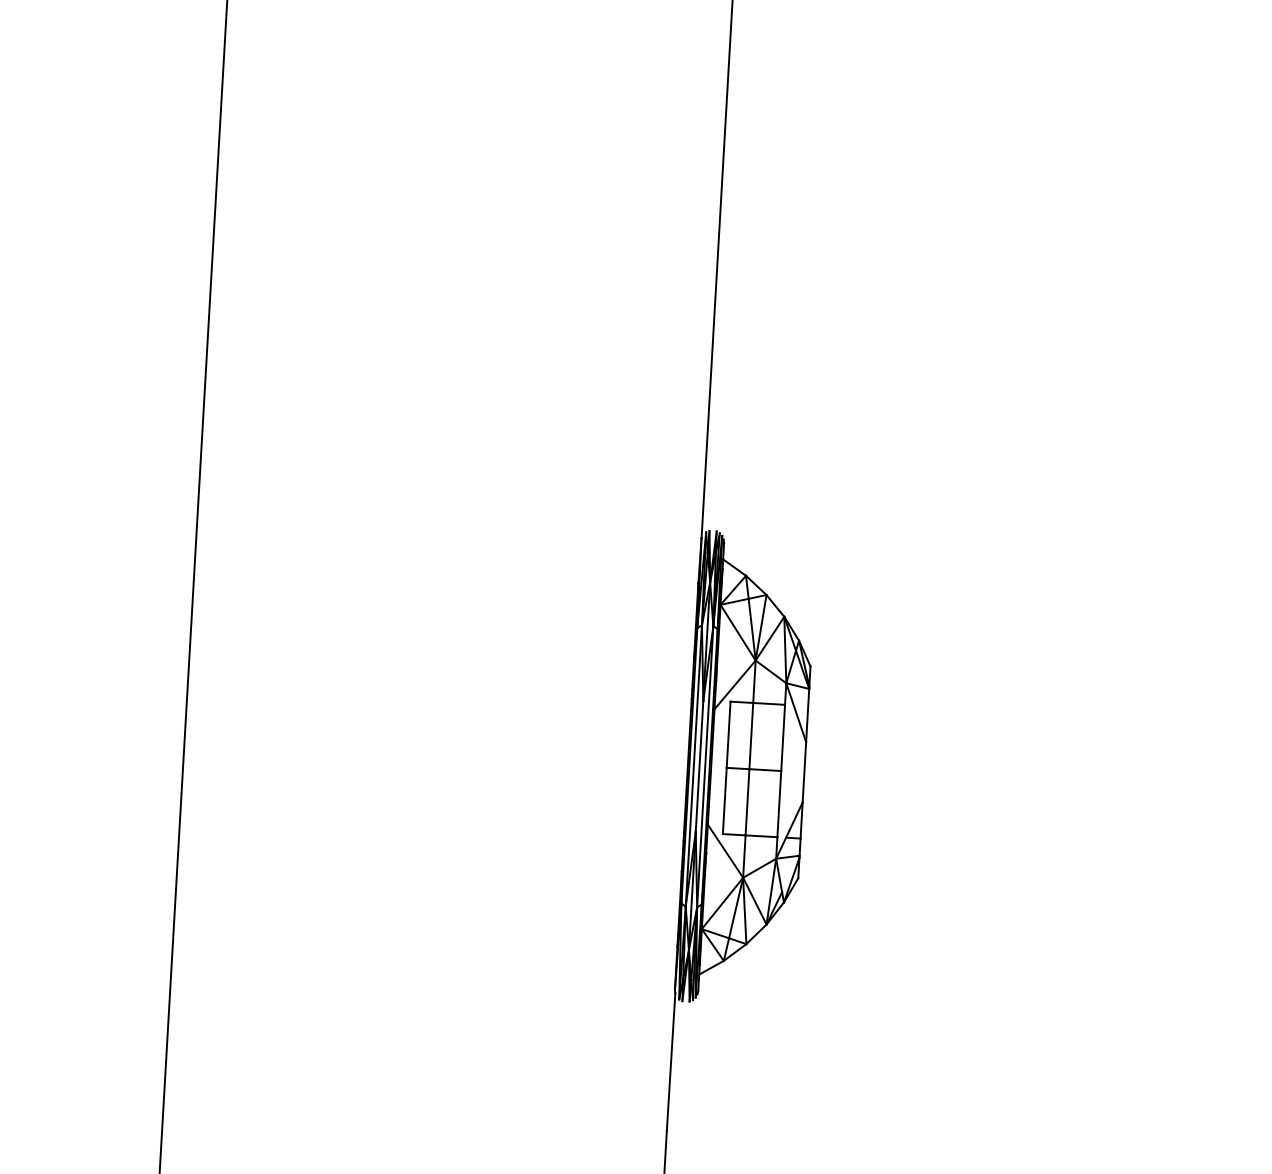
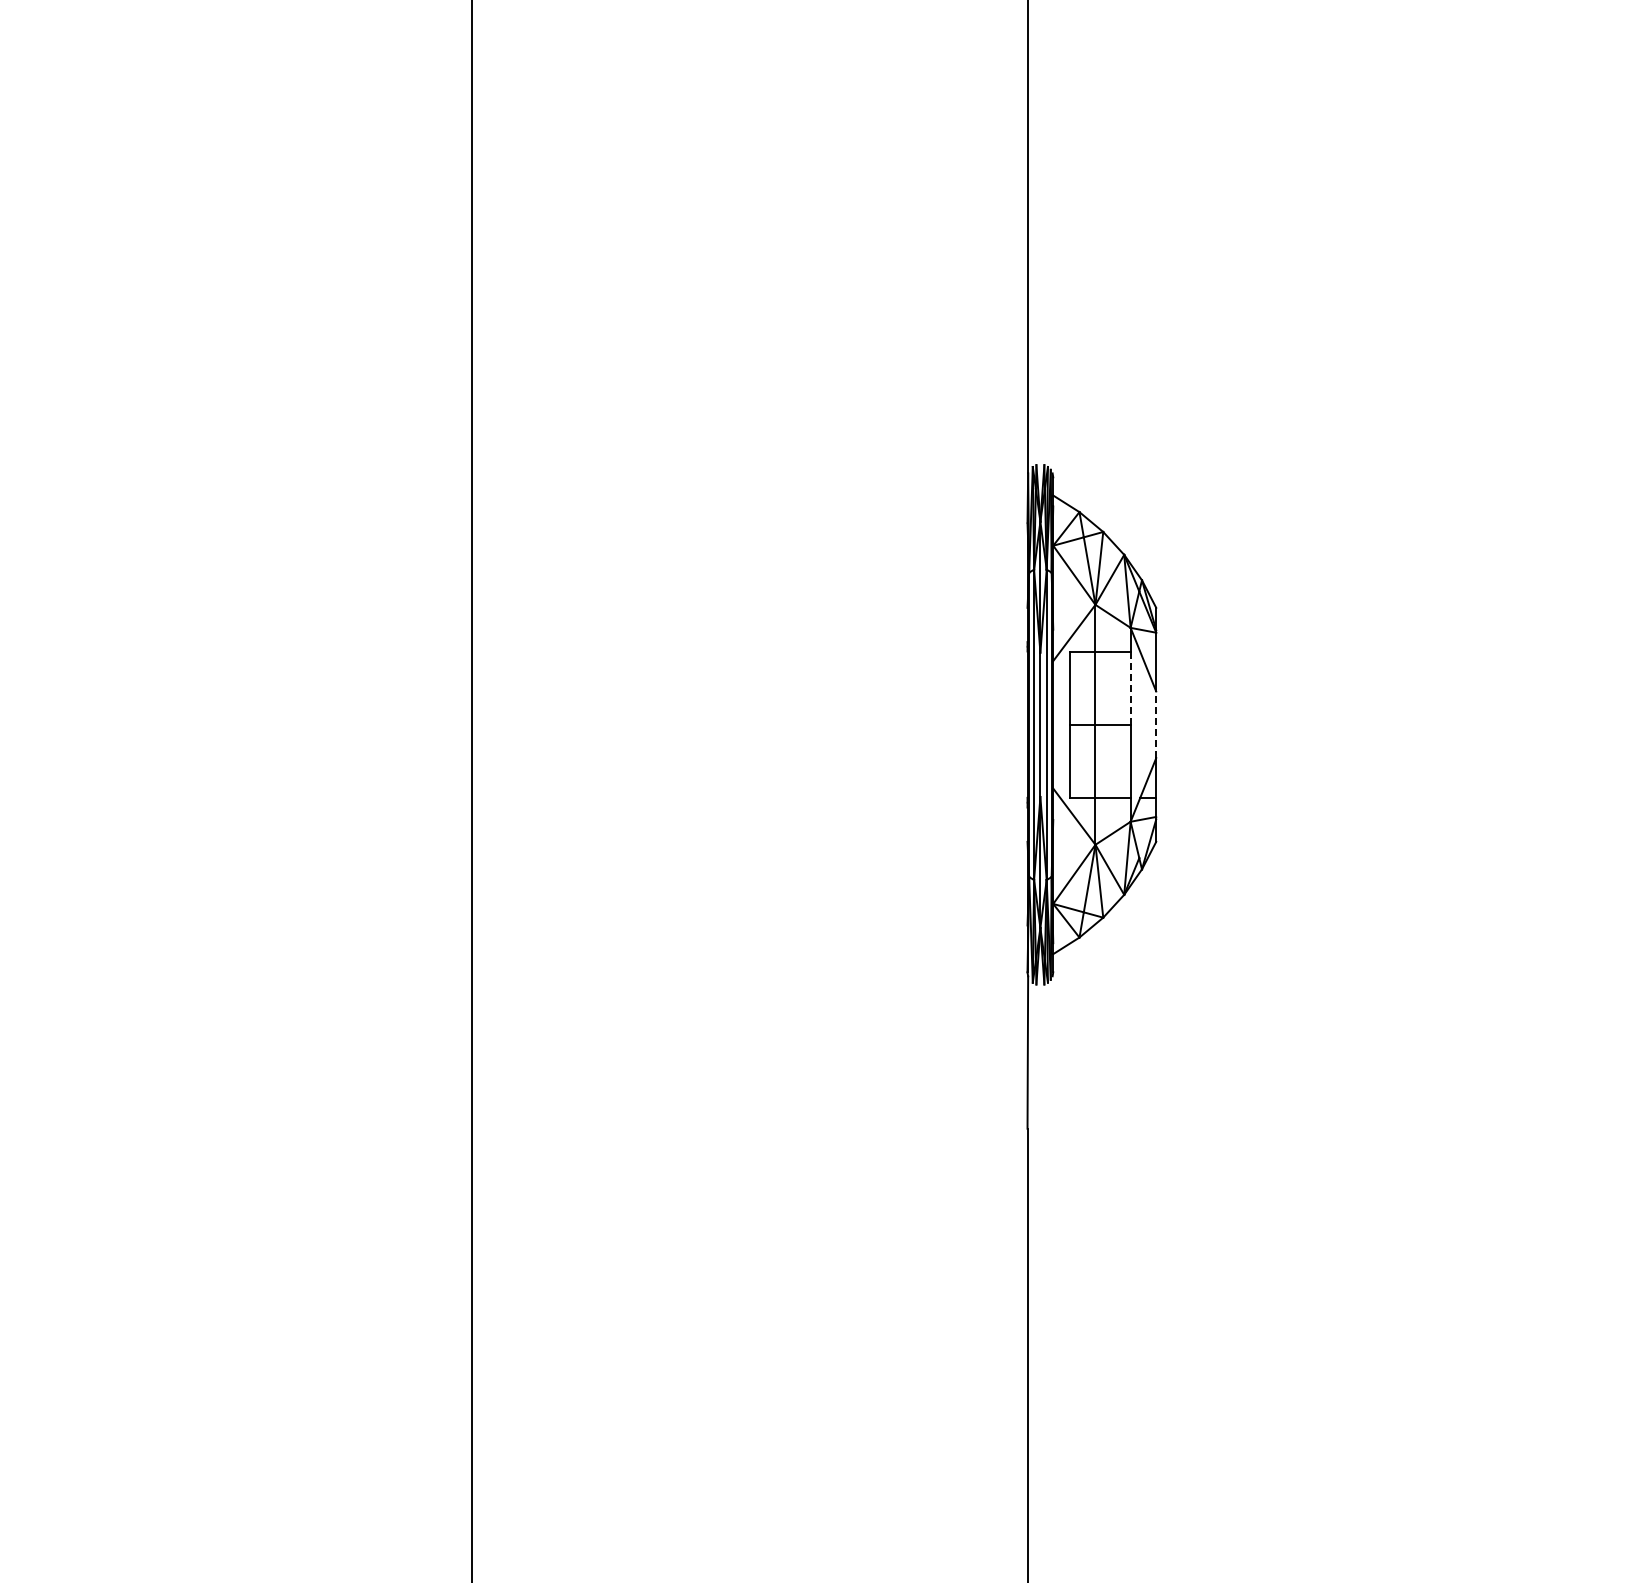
line: (783, 738) -> (1130, 688), solid -> dashed
line: (804, 772) -> (1156, 724), solid -> dashed

